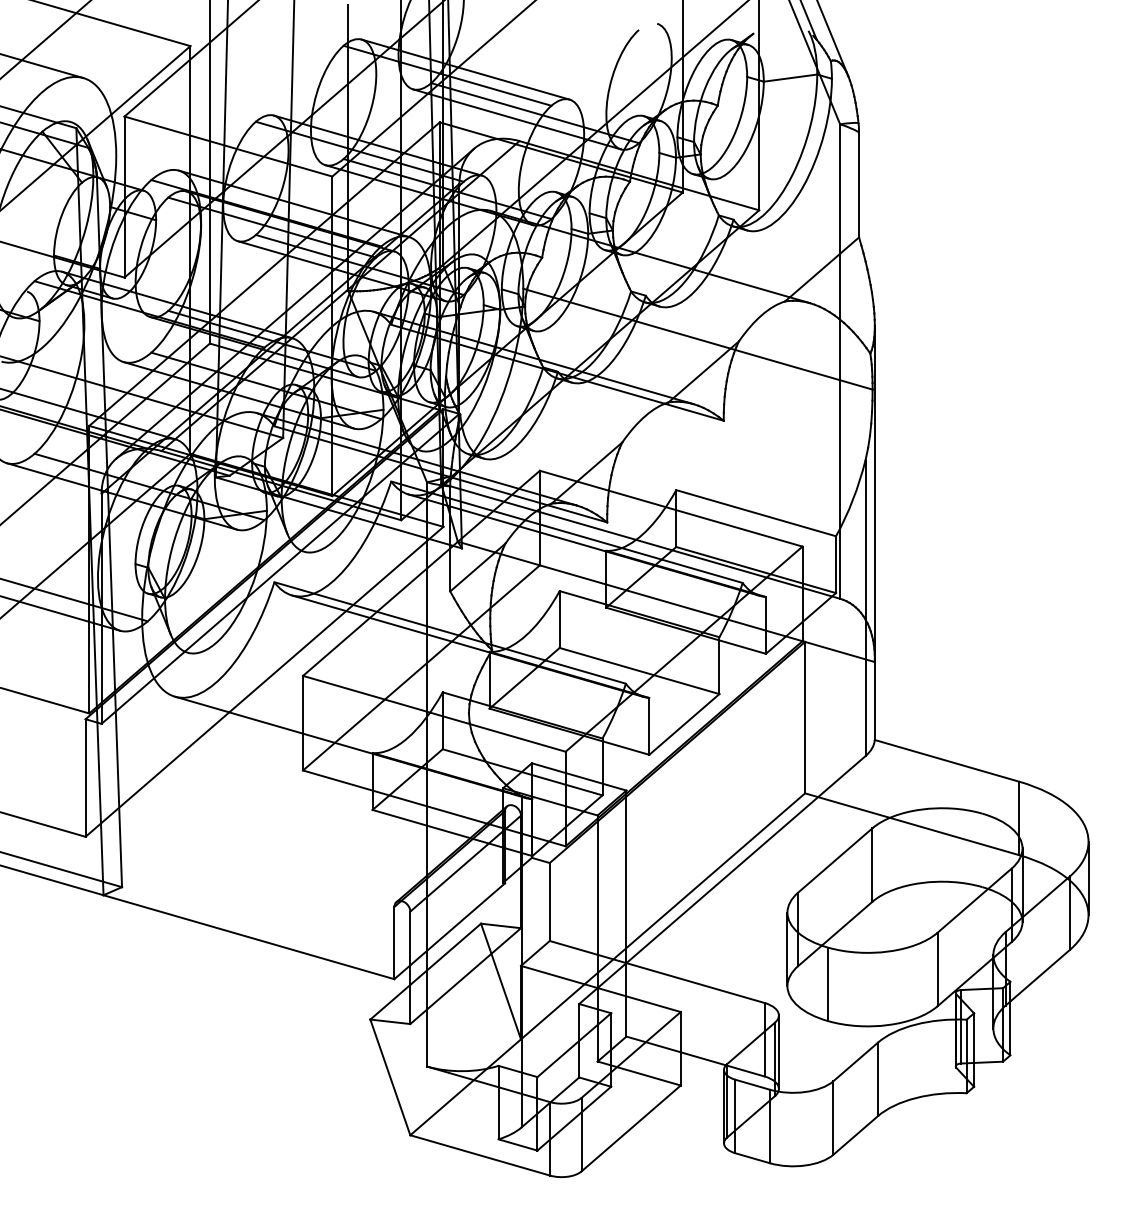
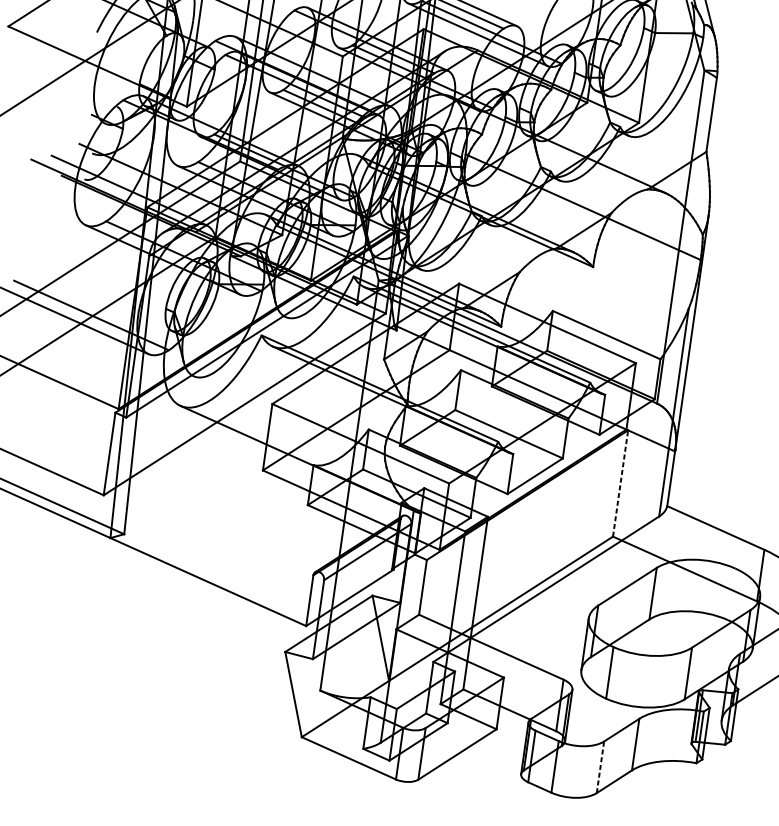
line: (805, 717) -> (620, 483), solid -> dashed
line: (833, 1117) -> (600, 766), solid -> dashed

